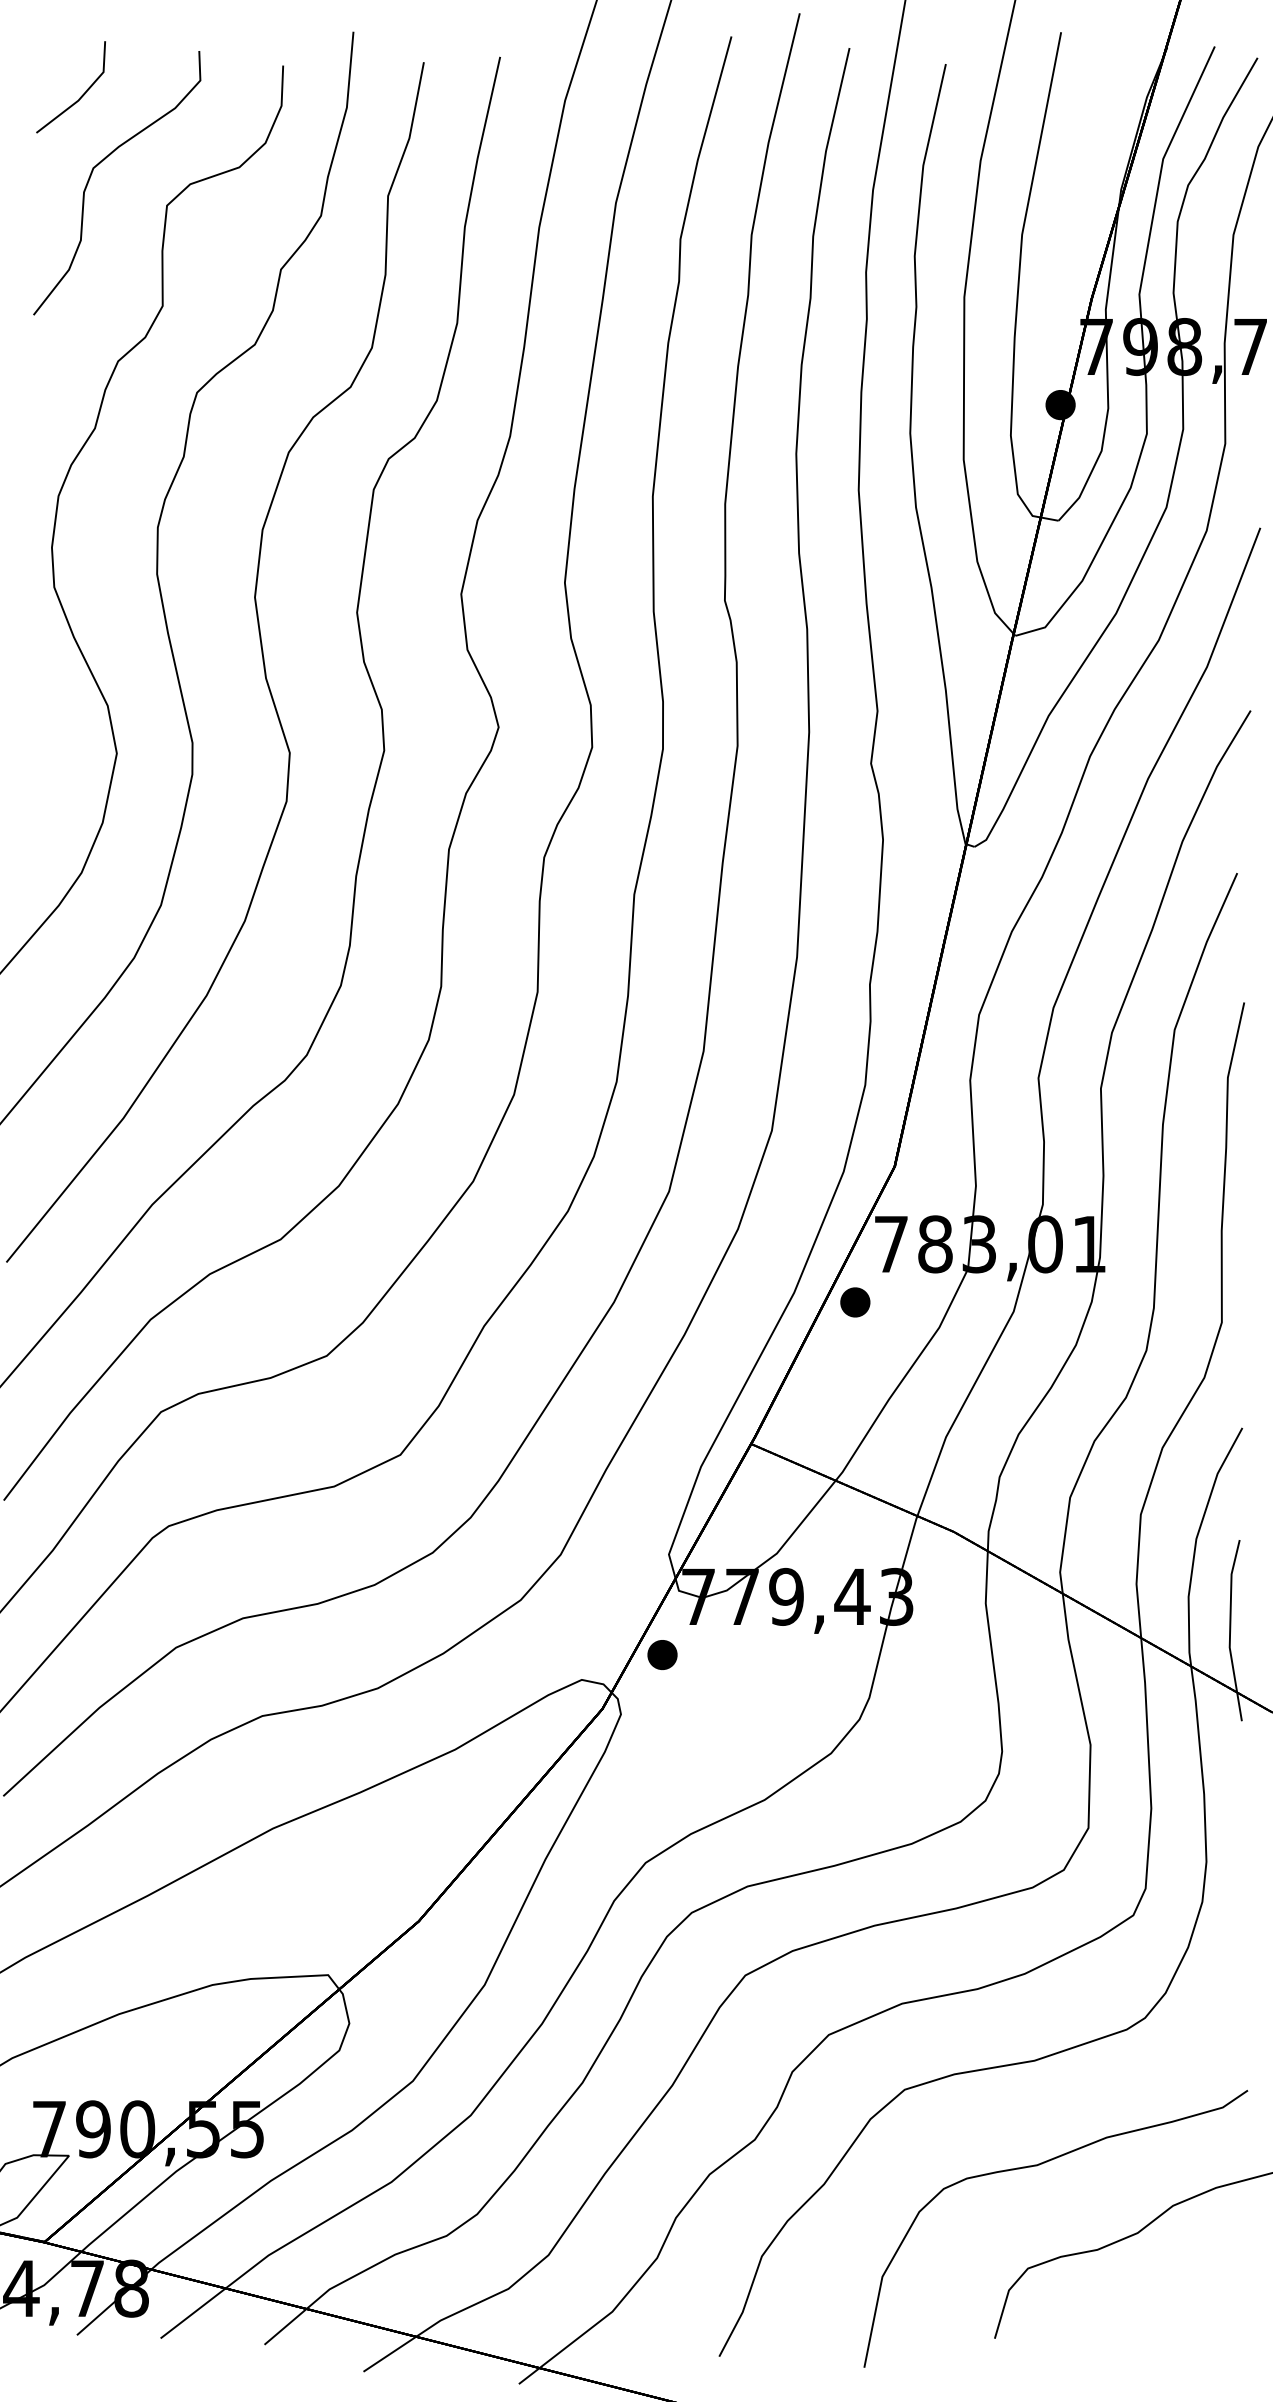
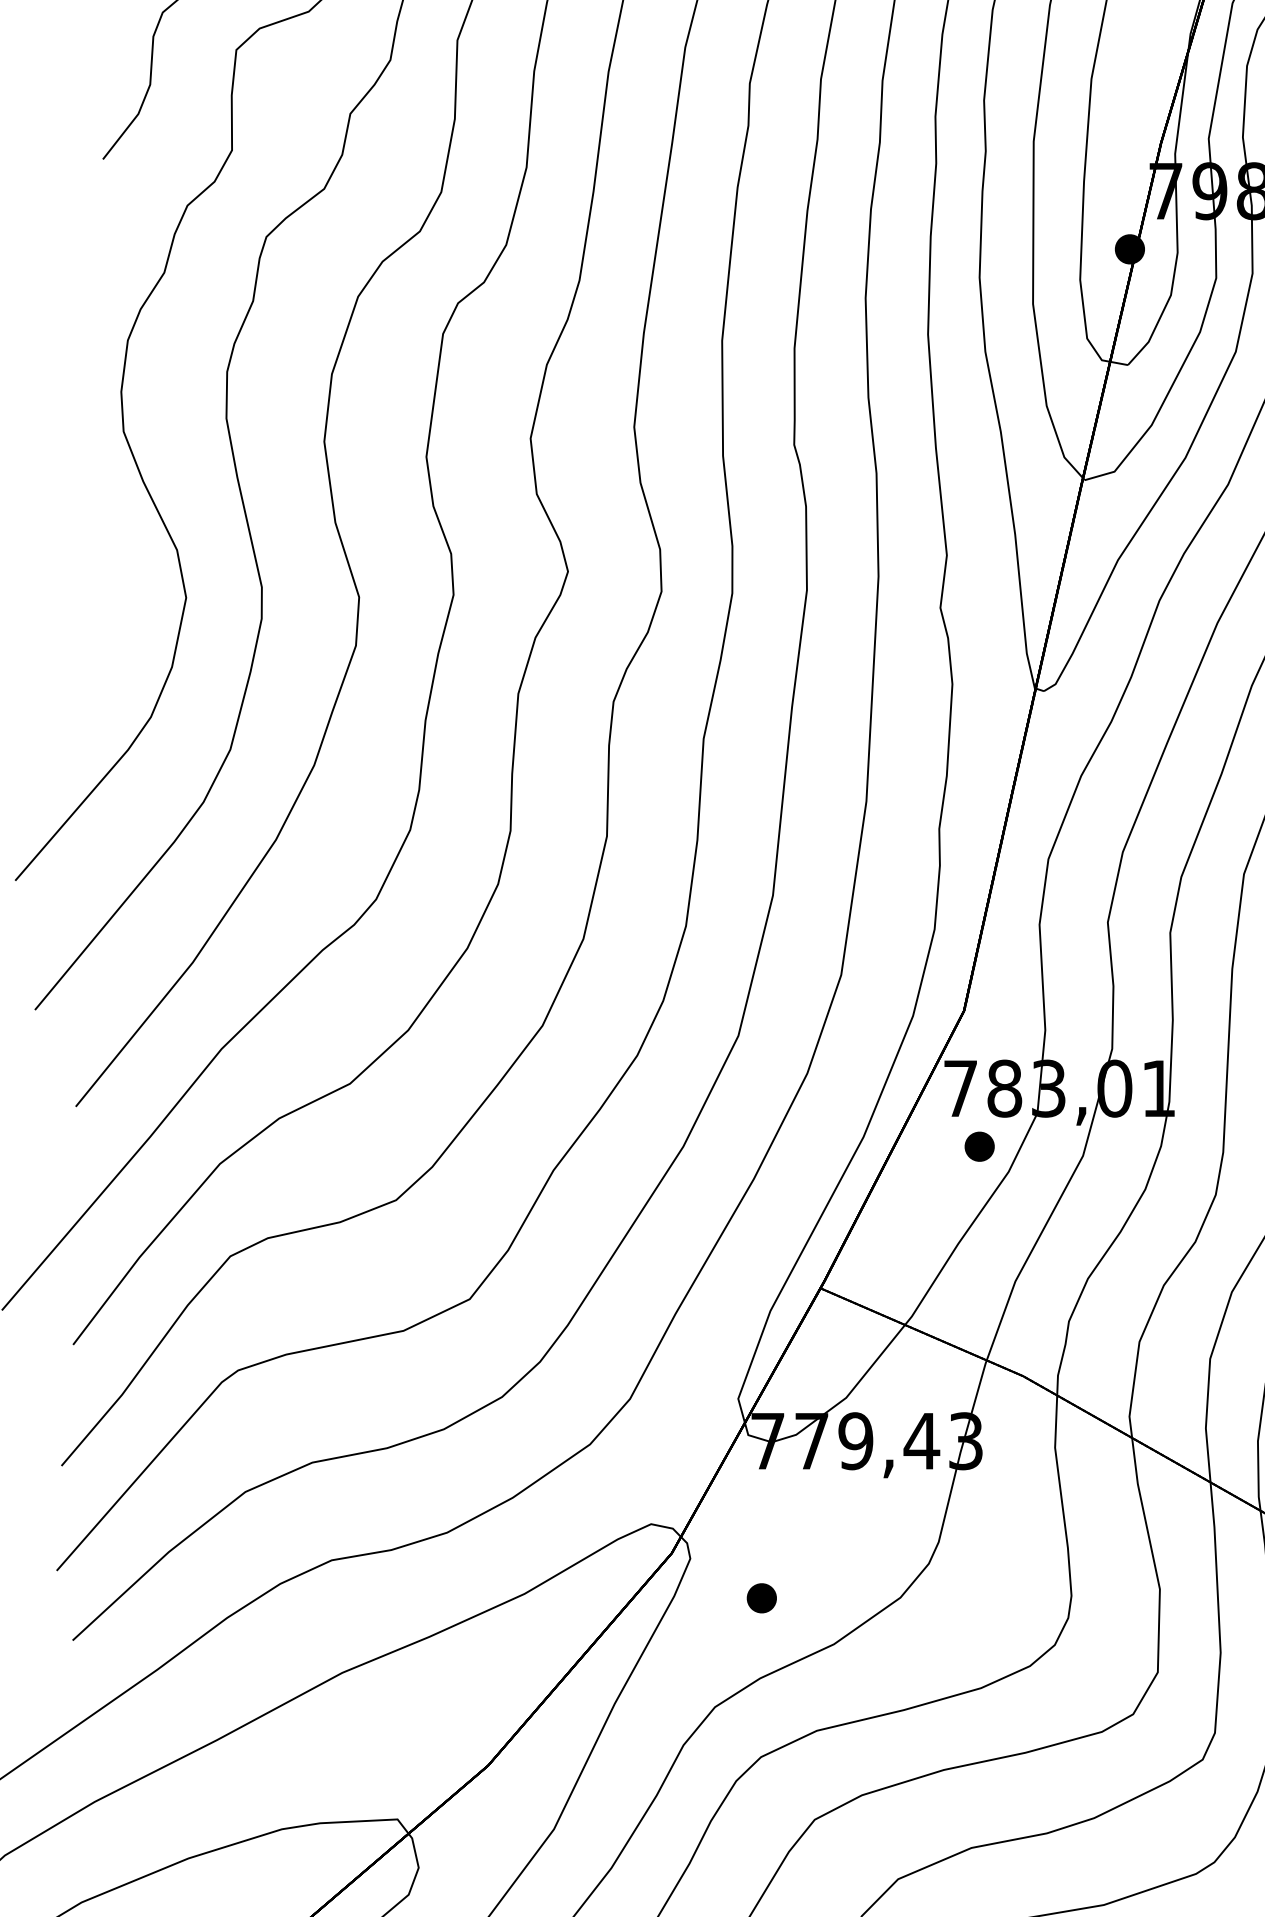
part: (855, 1302) -> (979, 1146), moved
part: (662, 1654) -> (761, 1597), moved

